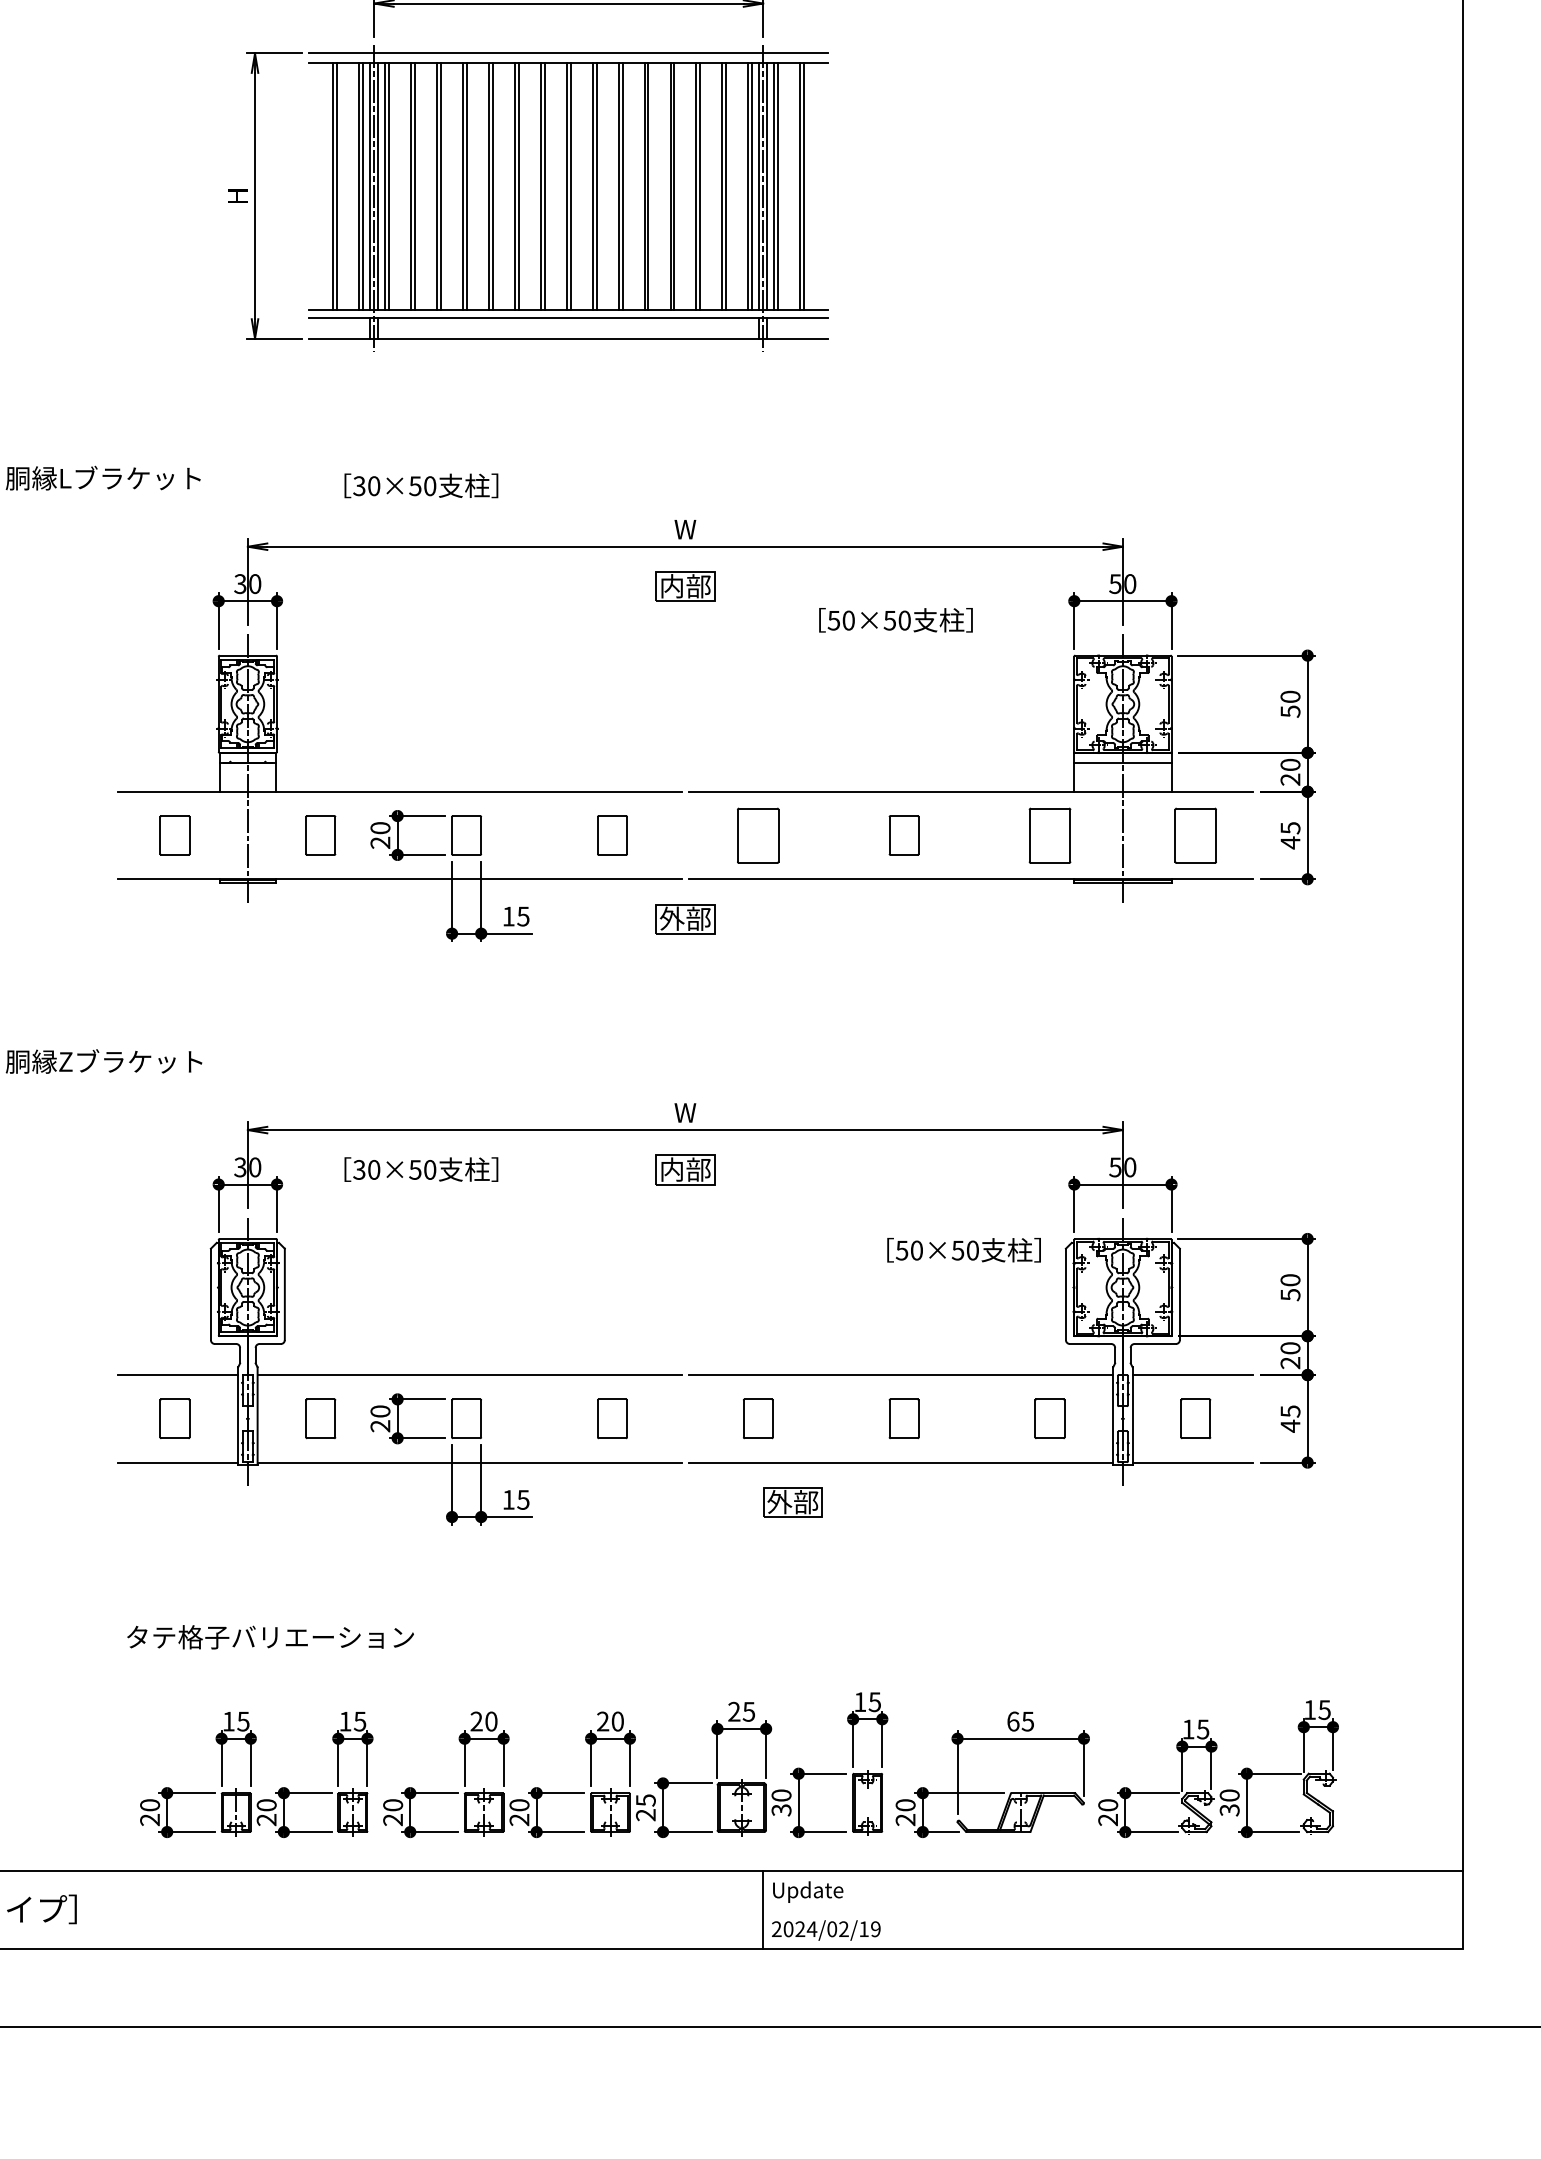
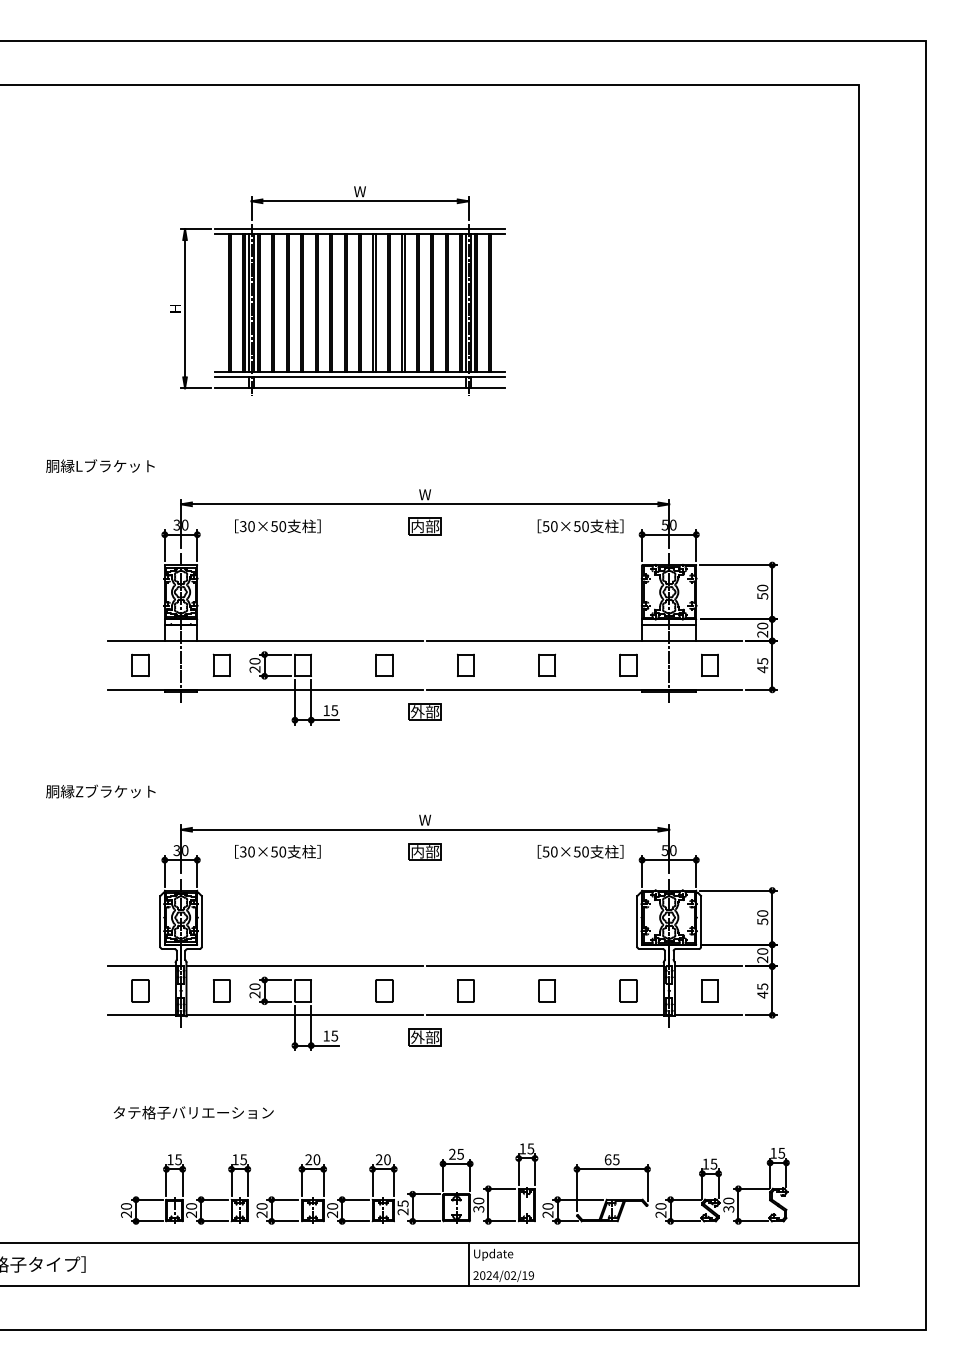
text: (420, 486) -> (277, 526), moved
text: (895, 620) -> (580, 526), moved
part: (757, 833) -> (465, 664), size x0.71
part: (1049, 833) -> (628, 664), size x0.71
part: (1195, 833) -> (709, 664), size x0.71
text: (963, 1249) -> (580, 851), moved
part: (791, 1502) -> (424, 1037), moved

